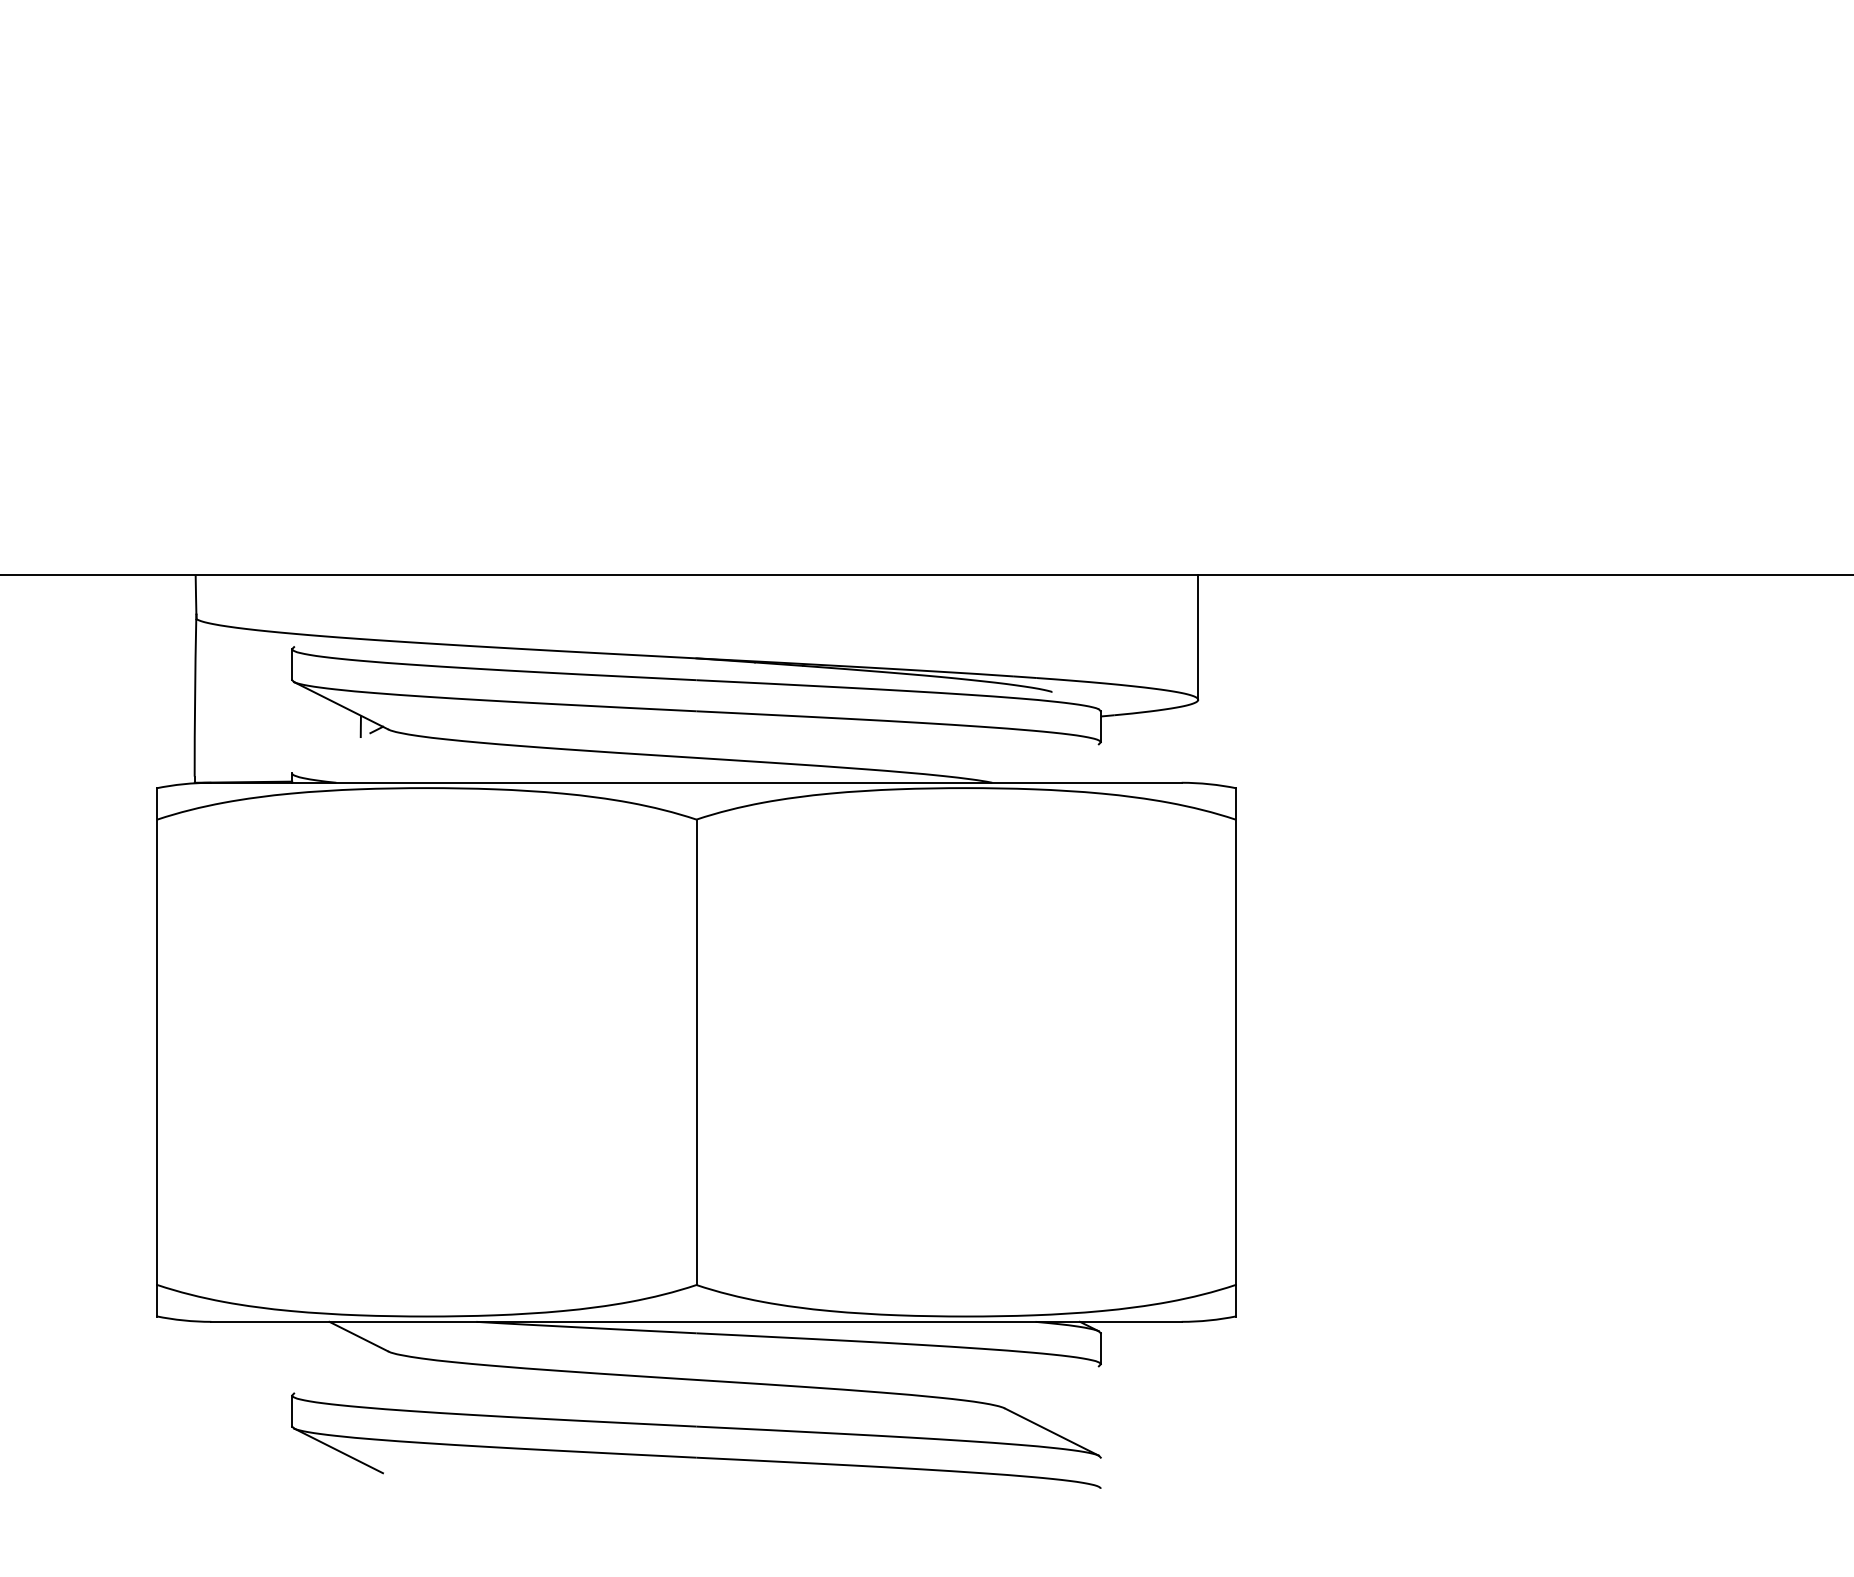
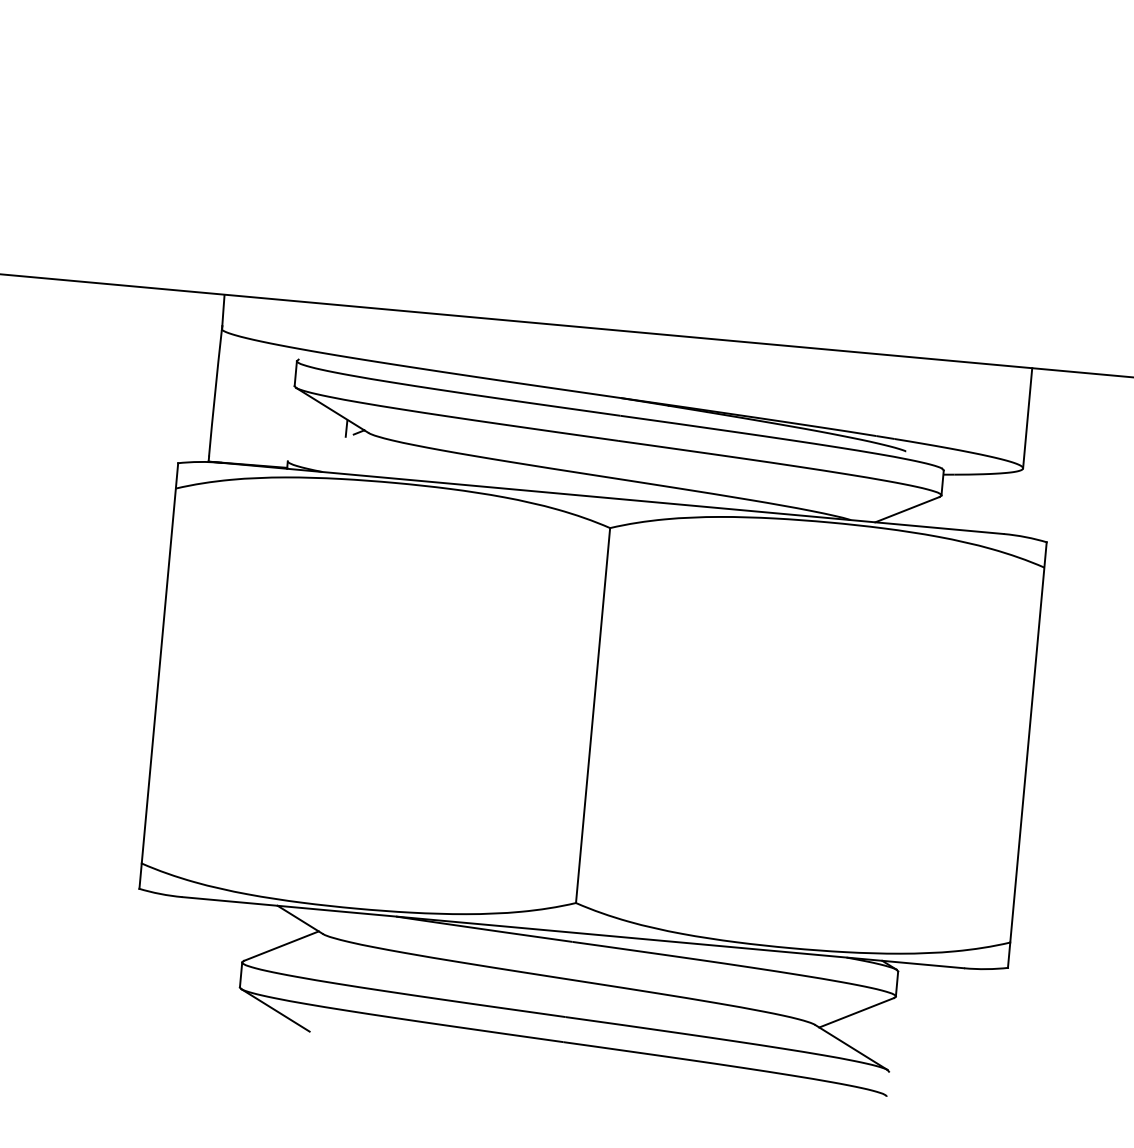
line: (1060, 763) -> (907, 509), added
line: (338, 1370) -> (281, 945), added
line: (1053, 1388) -> (856, 1012), added

